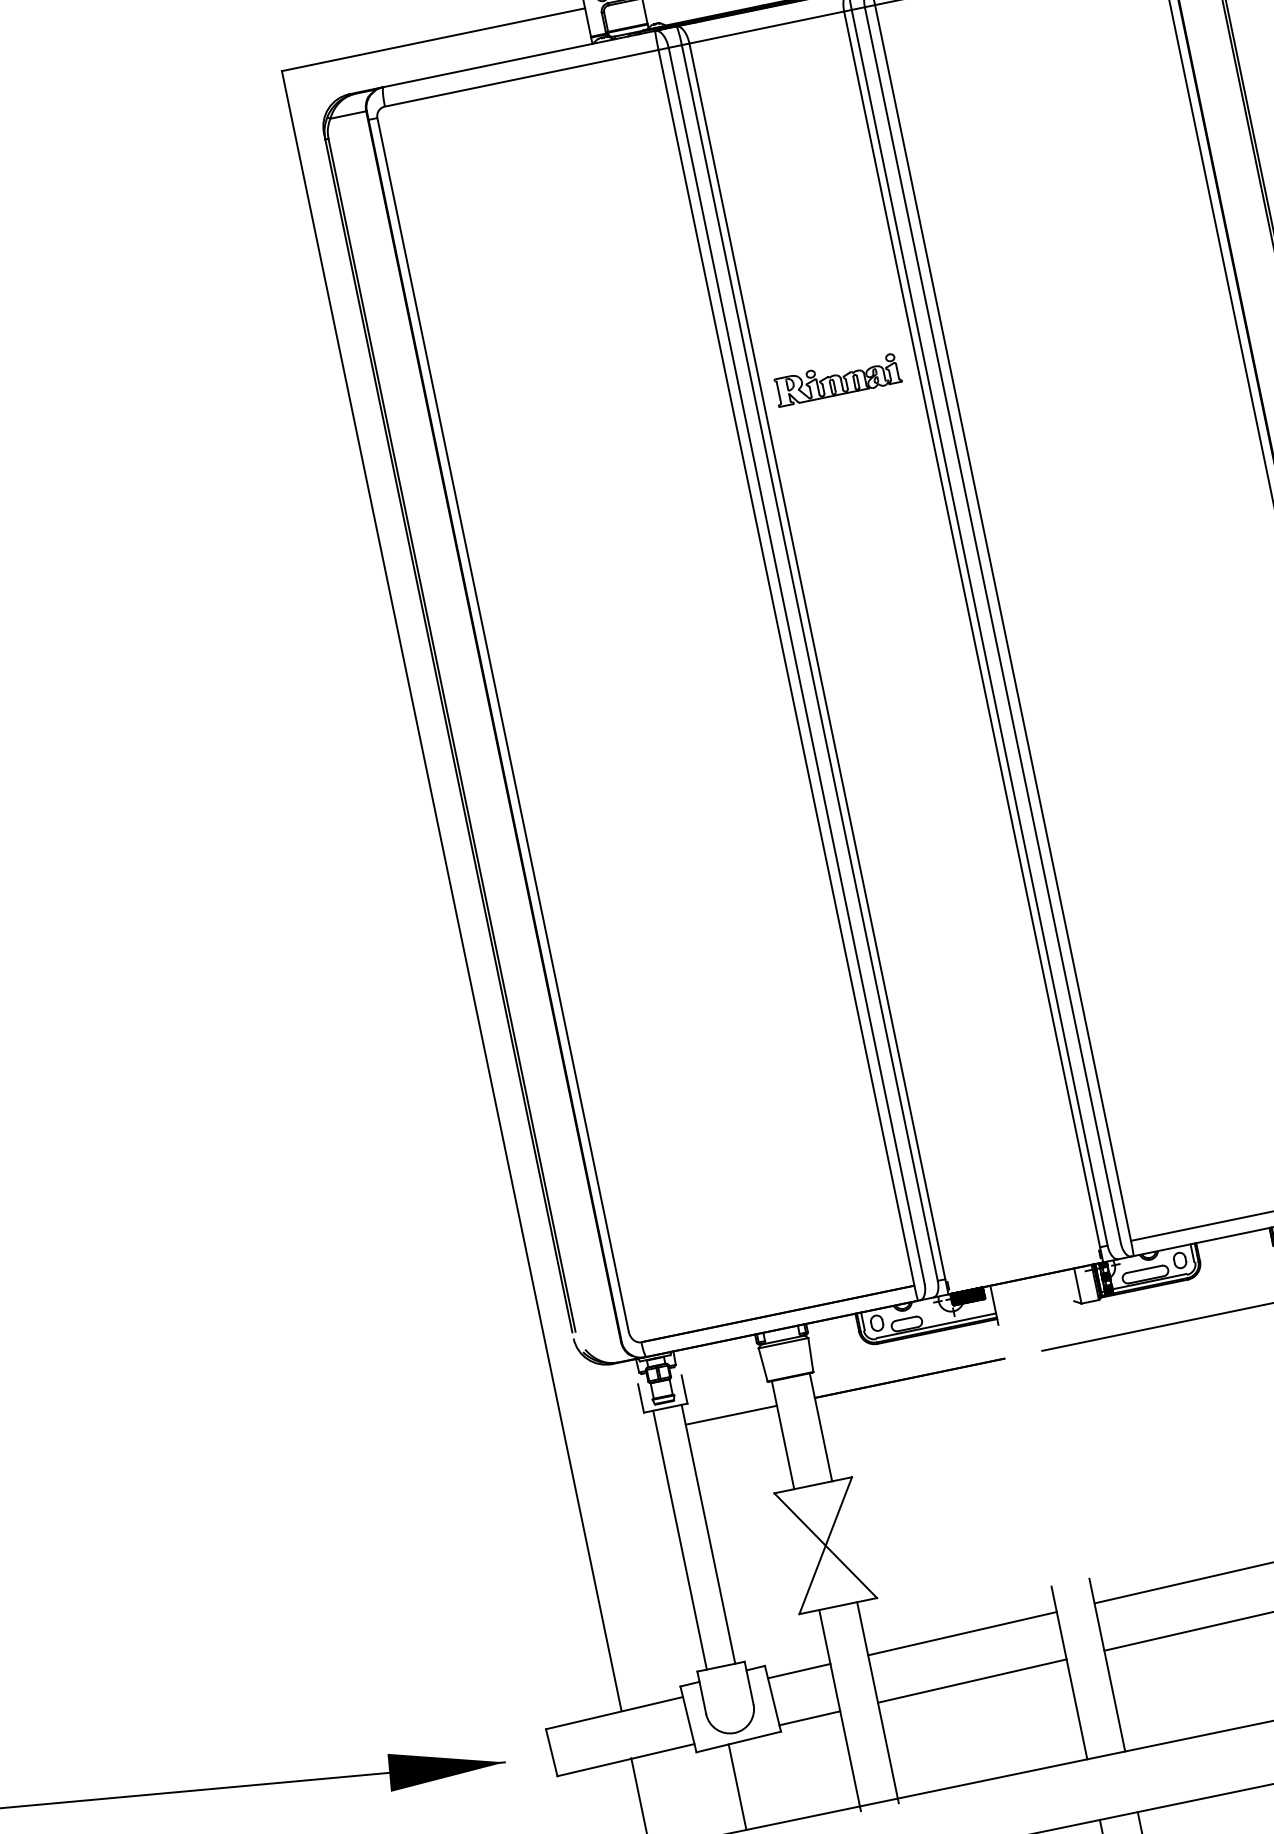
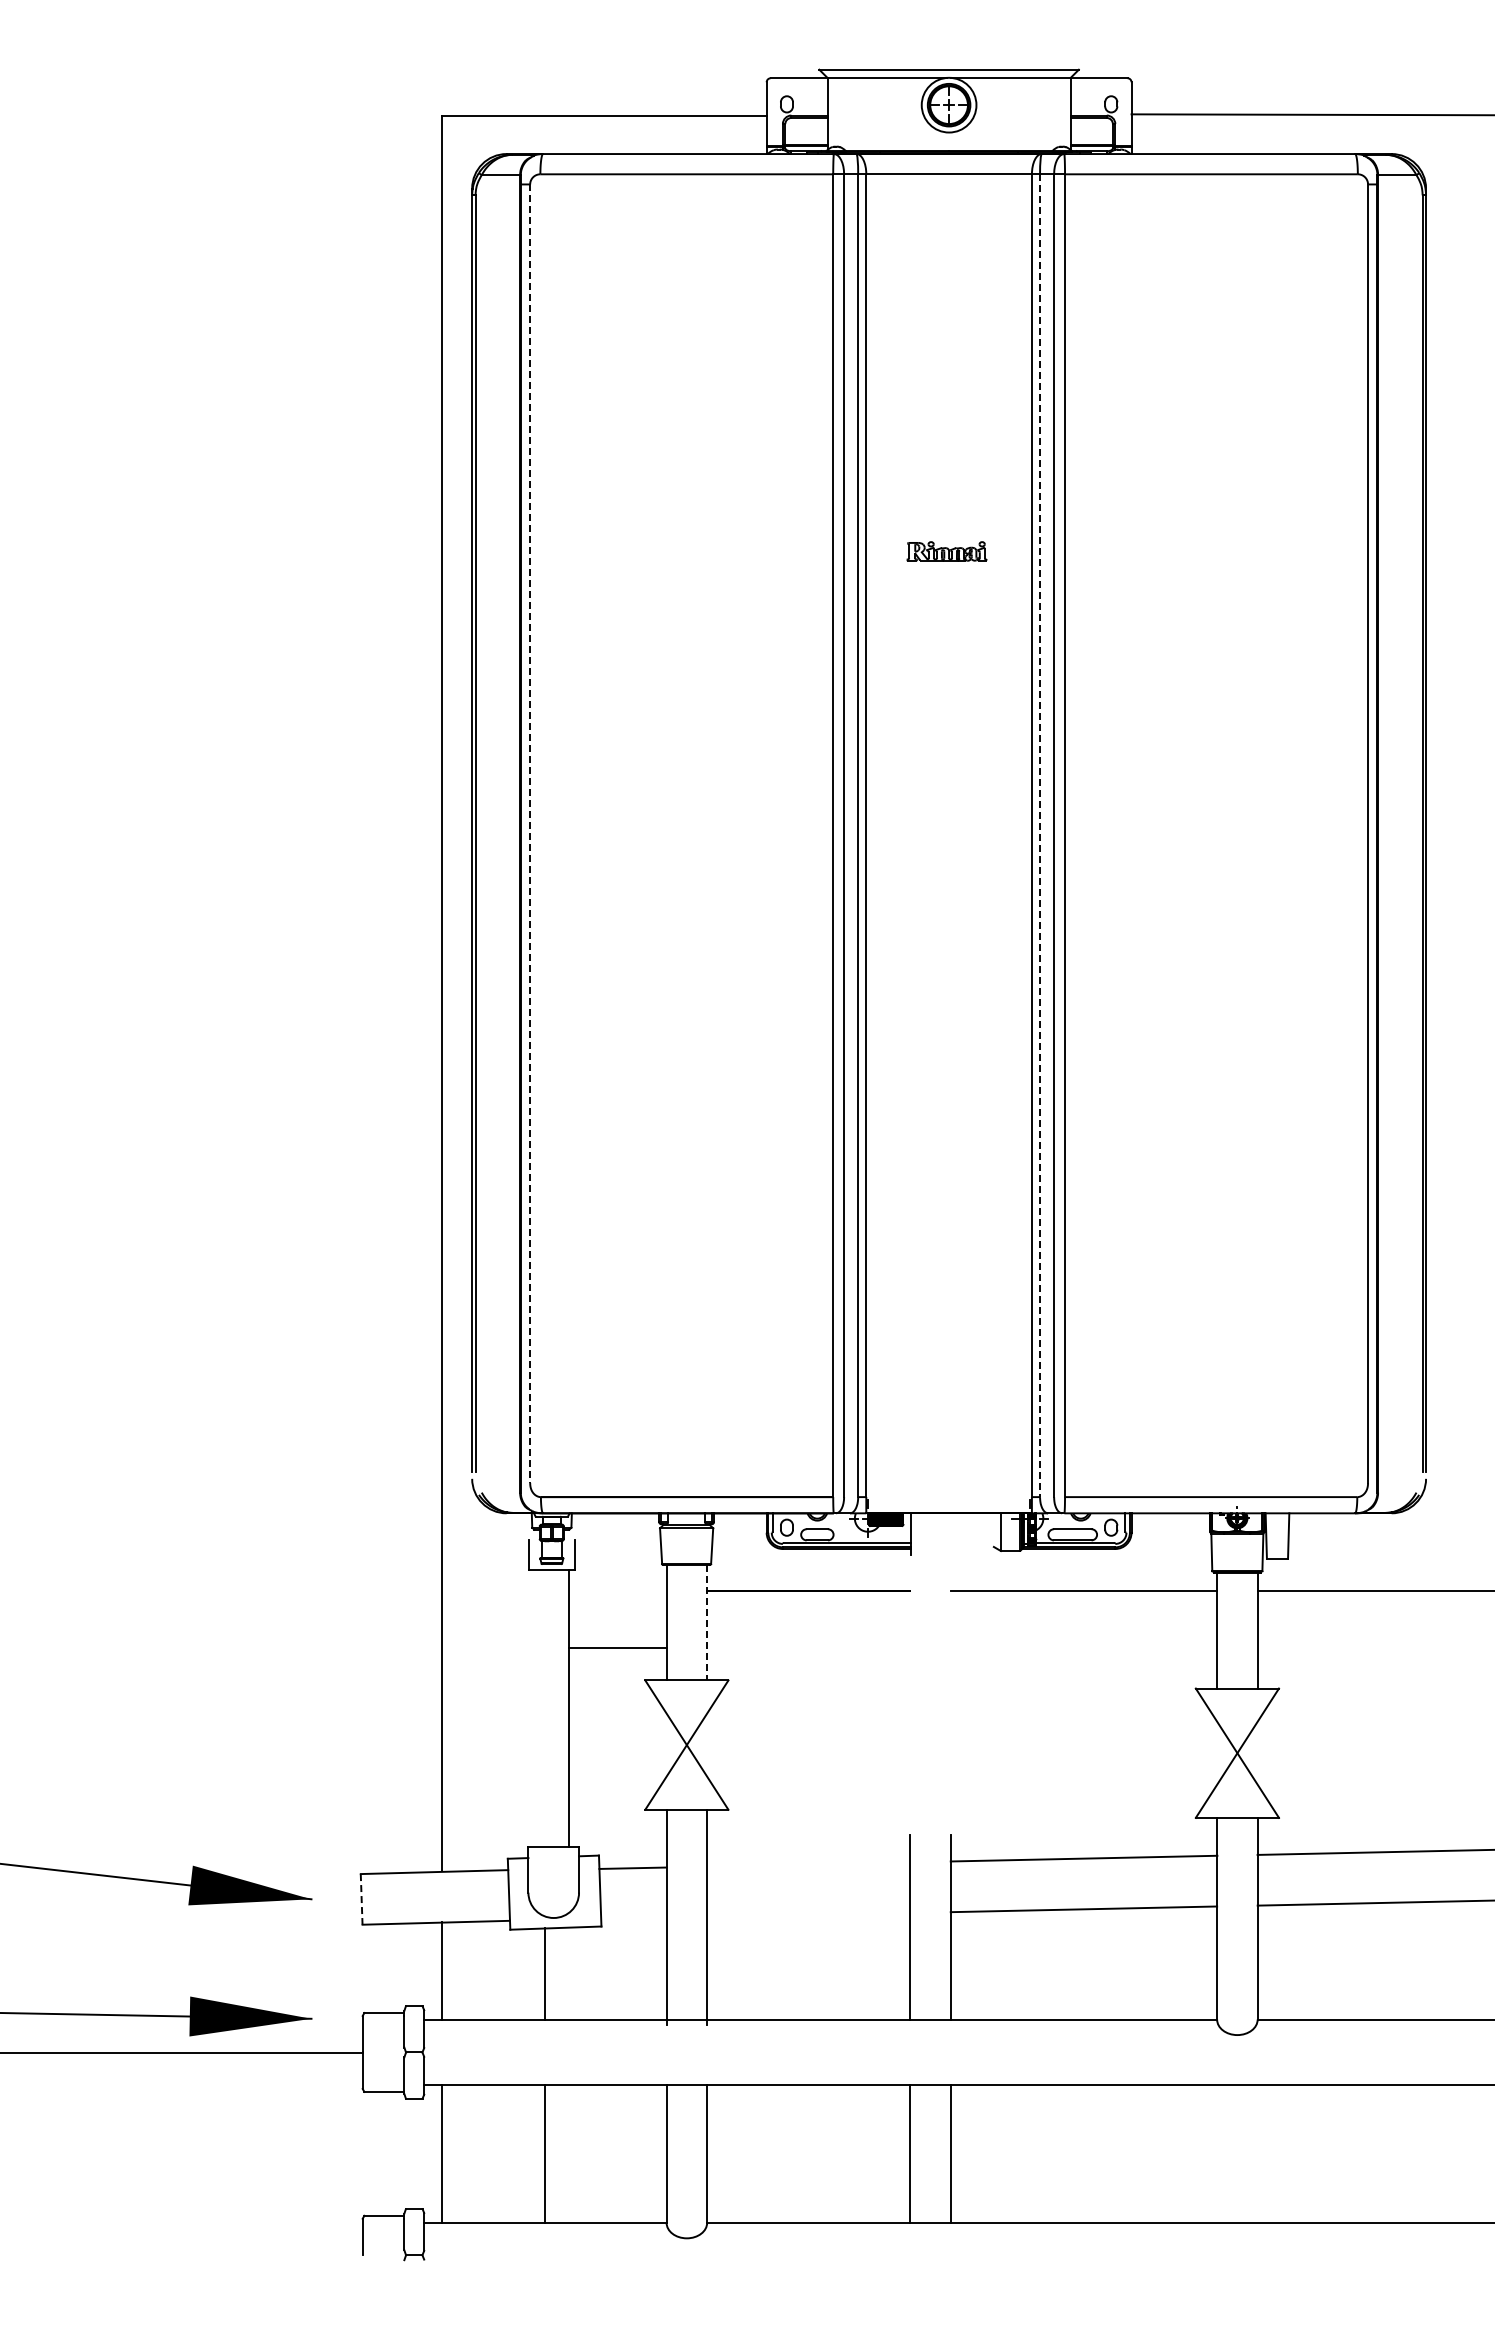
part: (837, 380) -> (946, 551), size x0.6
line: (980, 628) -> (1040, 836), solid -> dashed
line: (503, 725) -> (530, 834), solid -> dashed
line: (731, 1415) -> (617, 1648), moved
line: (821, 1427) -> (707, 1622), solid -> dashed
line: (680, 1540) -> (538, 1708), removed
line: (962, 1633) -> (808, 1864), removed
line: (972, 1681) -> (808, 1915), removed
line: (809, 1717) -> (633, 1918), removed
line: (551, 1752) -> (361, 1899), solid -> dashed

